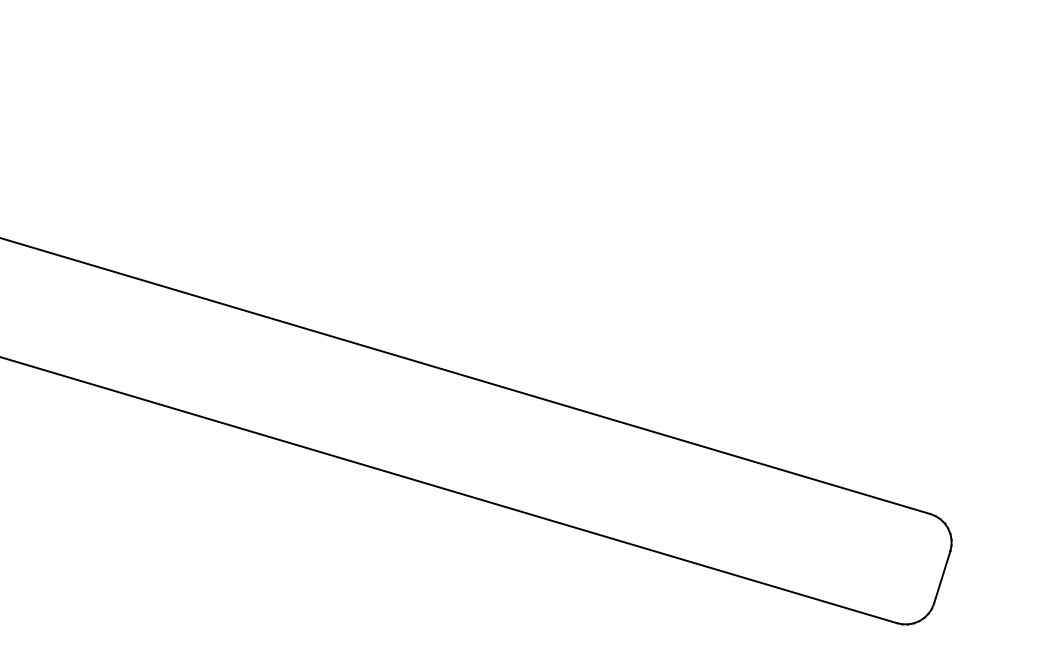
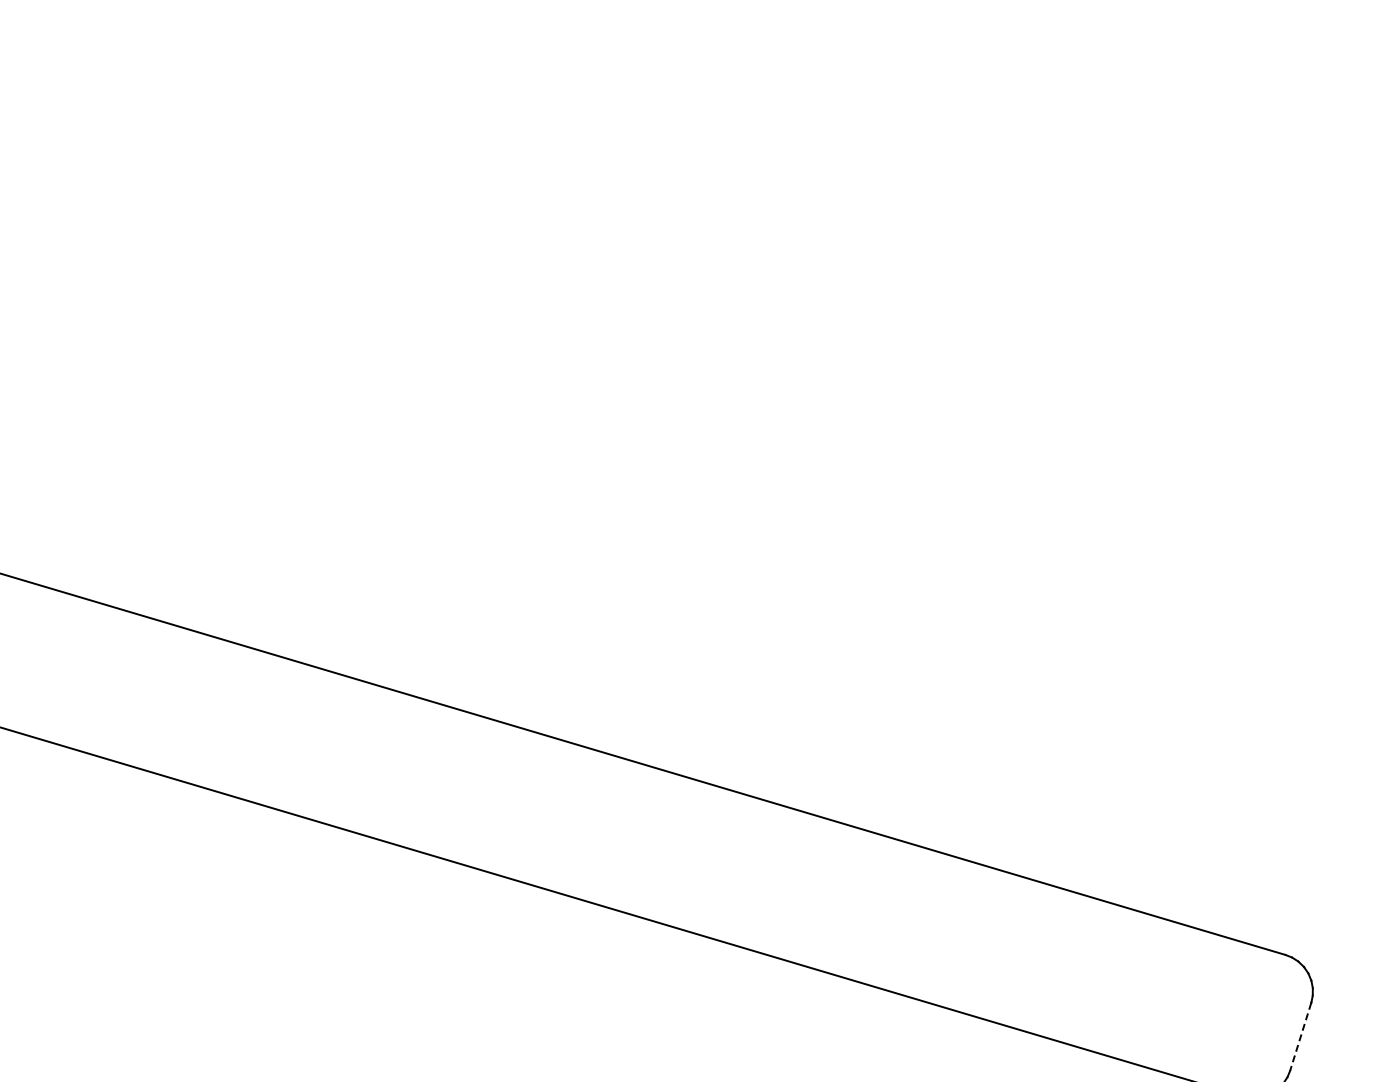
line: (942, 577) -> (1300, 1036), solid -> dashed

